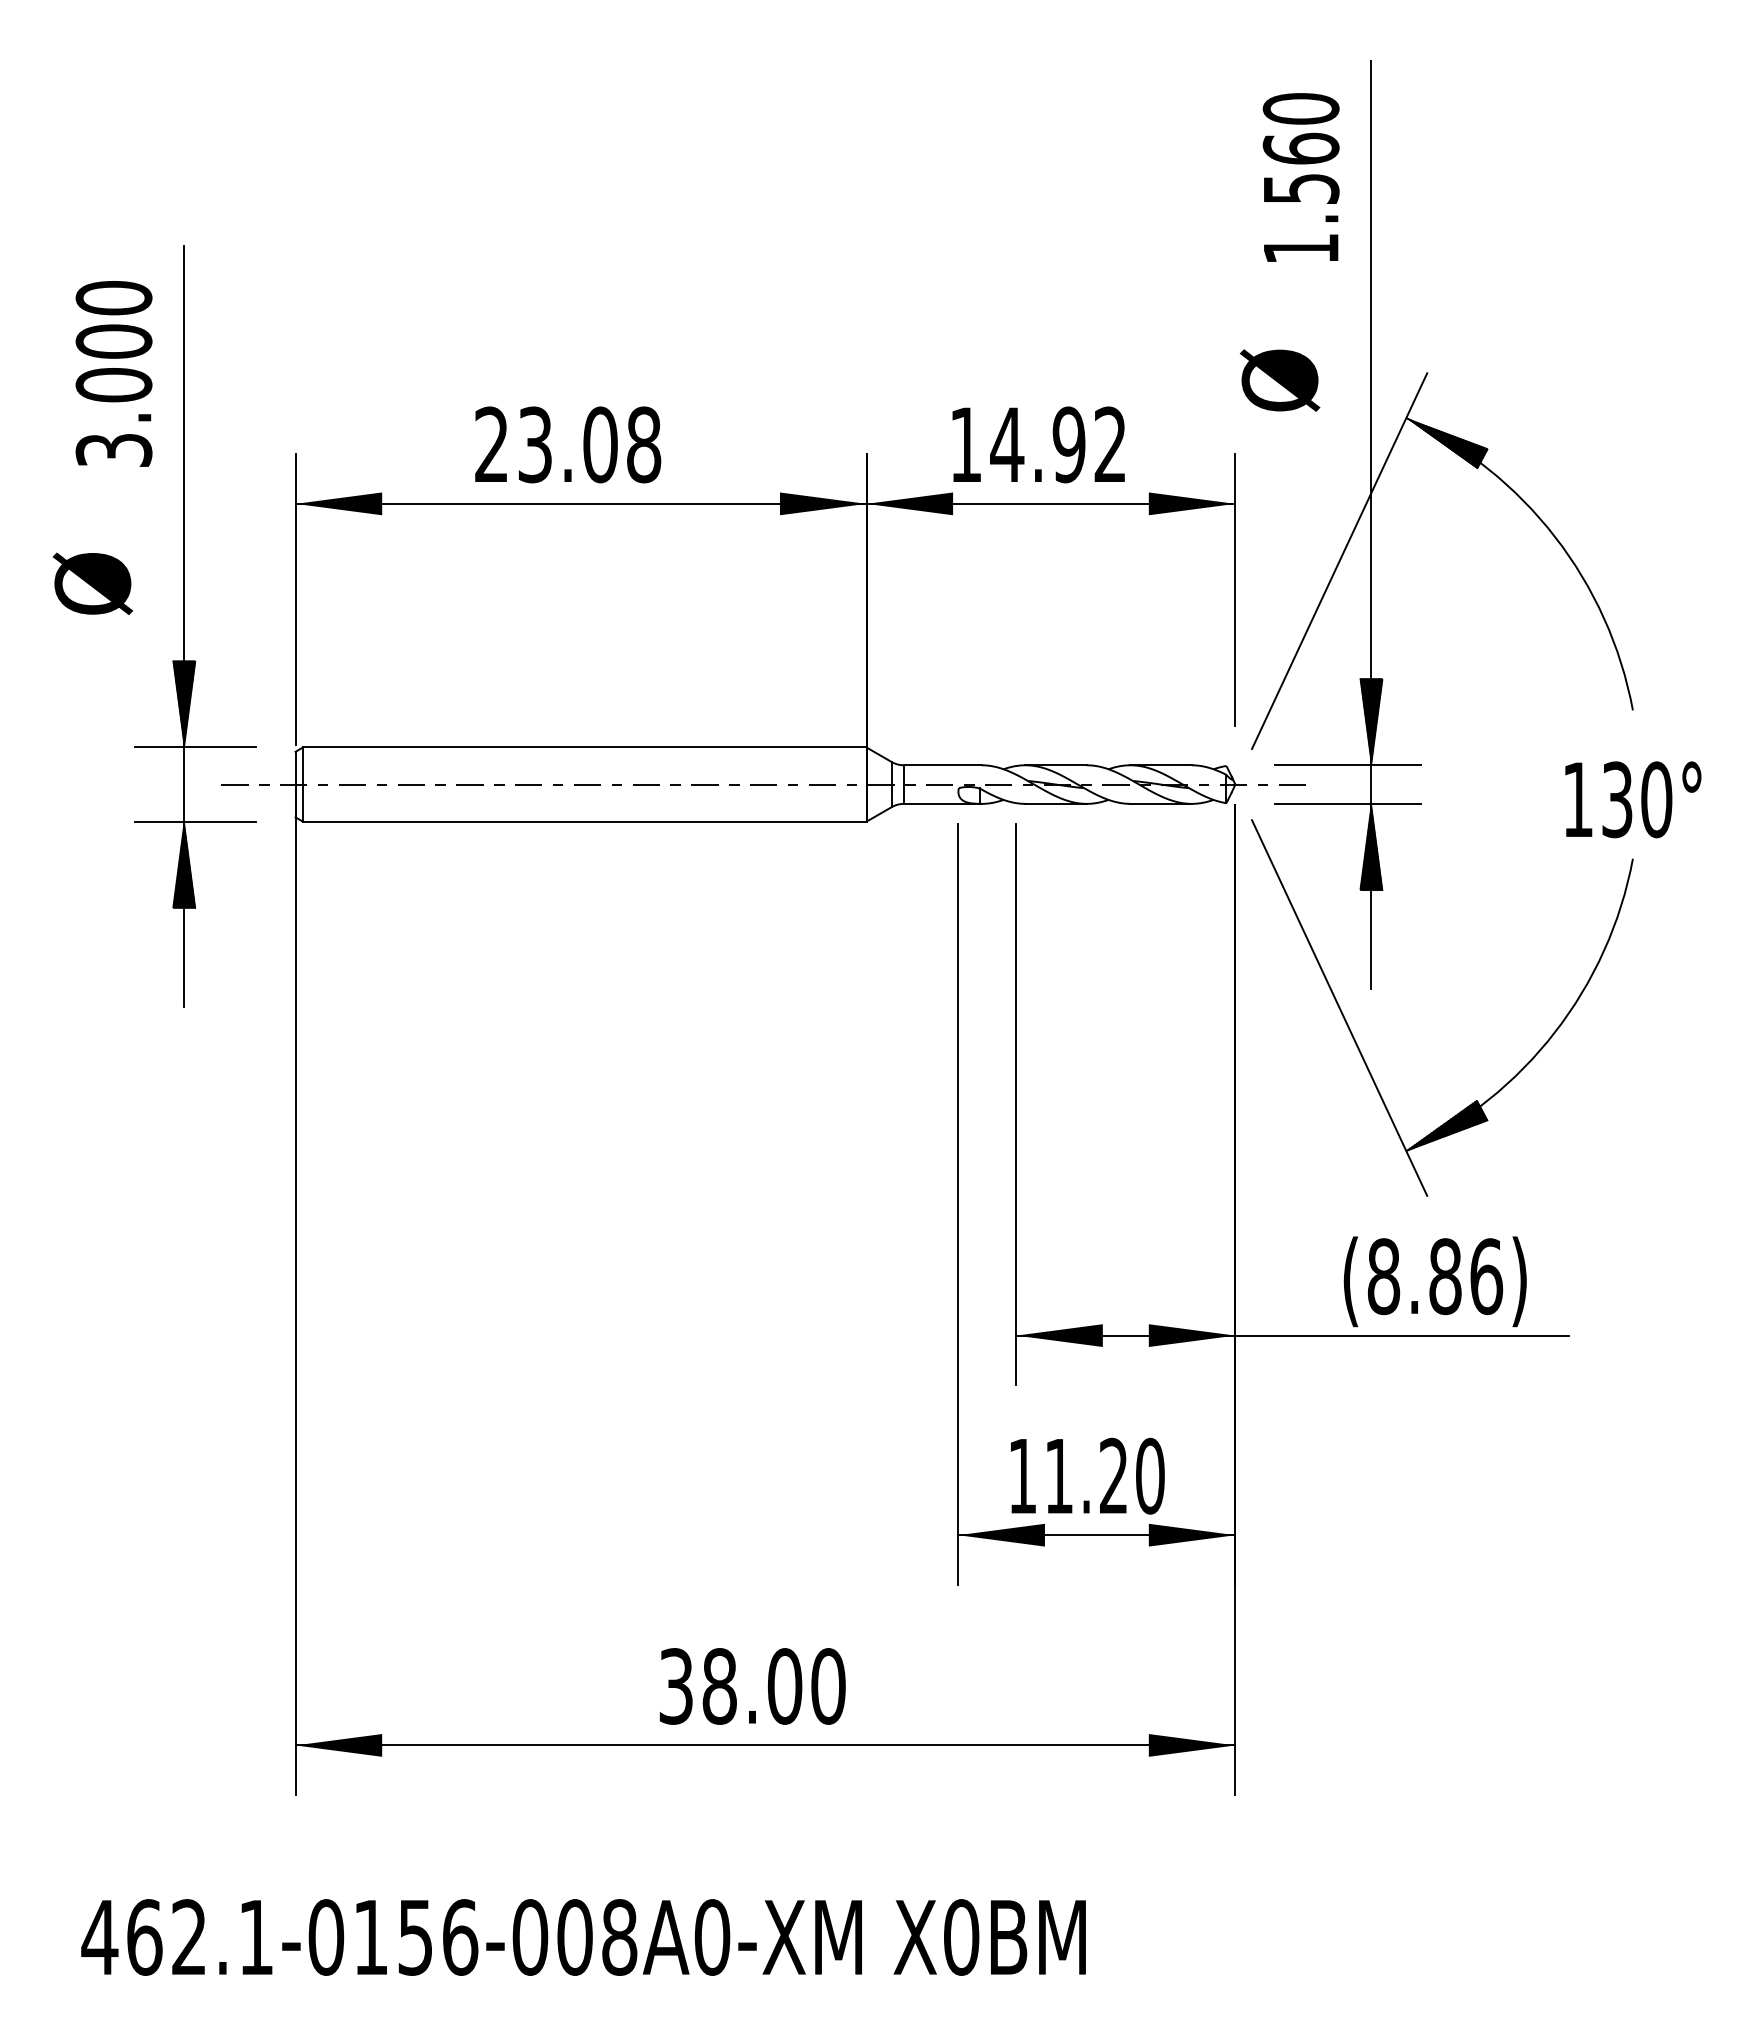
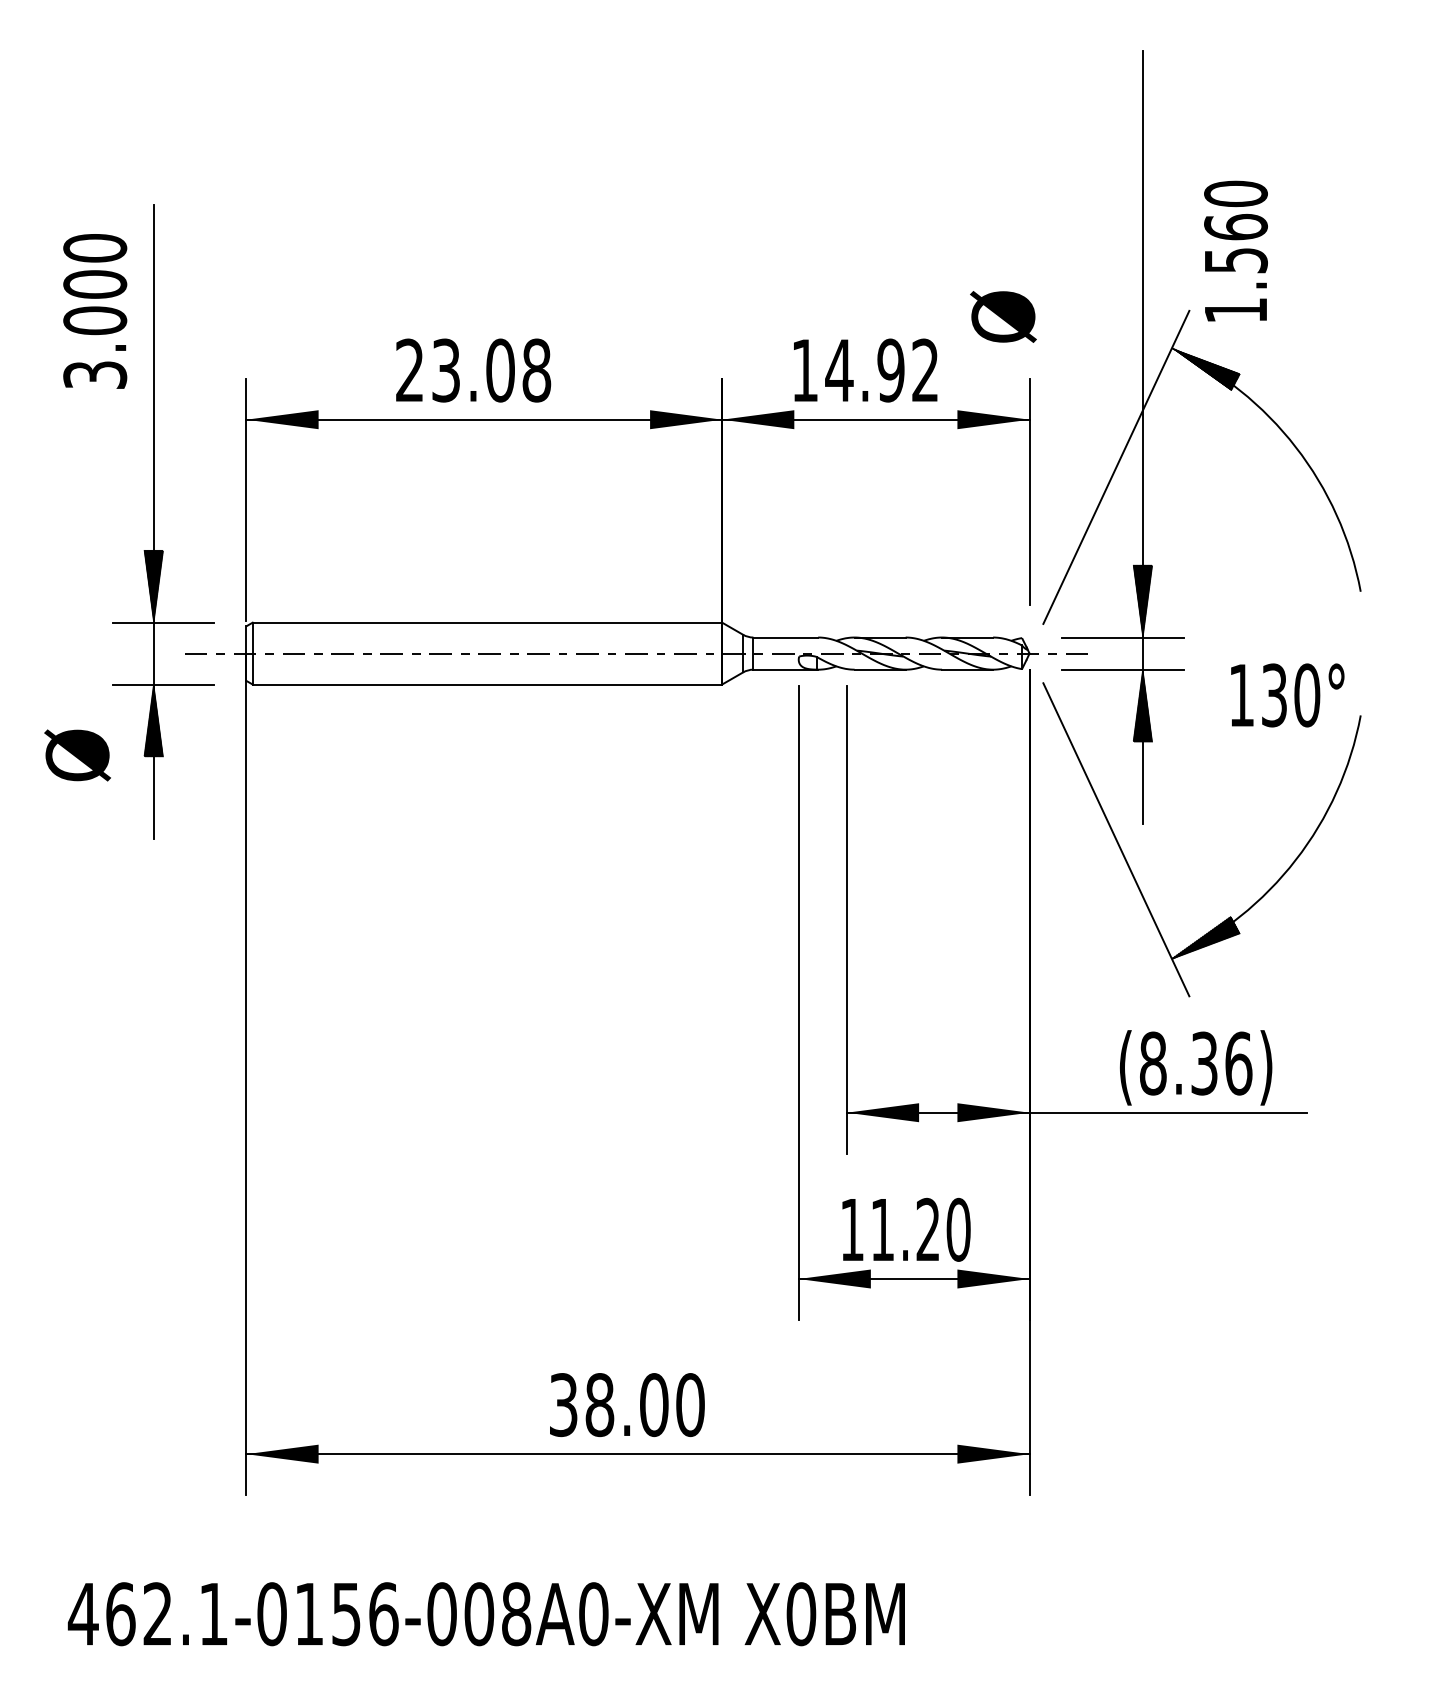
text: (1300, 177) -> (1235, 251), moved
text: (1280, 380) -> (1003, 316), moved
text: (92, 583) -> (77, 755), moved
text: (1633, 799) -> (1287, 695), moved
text: (1445, 1276) -> (1204, 1063), (8.86) -> (8.36)

